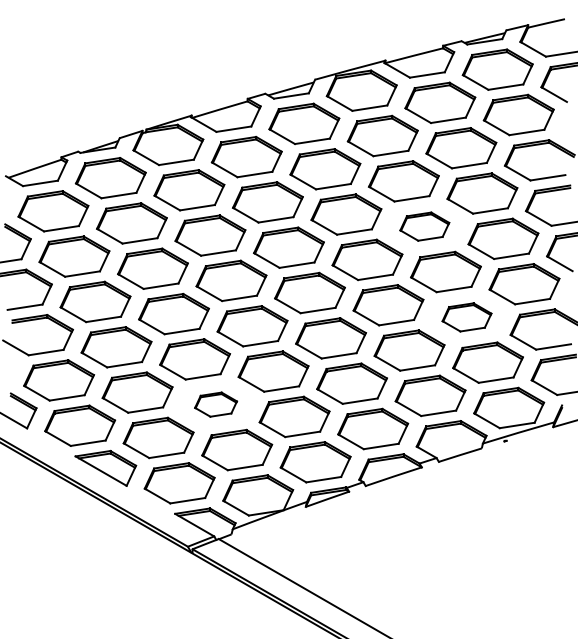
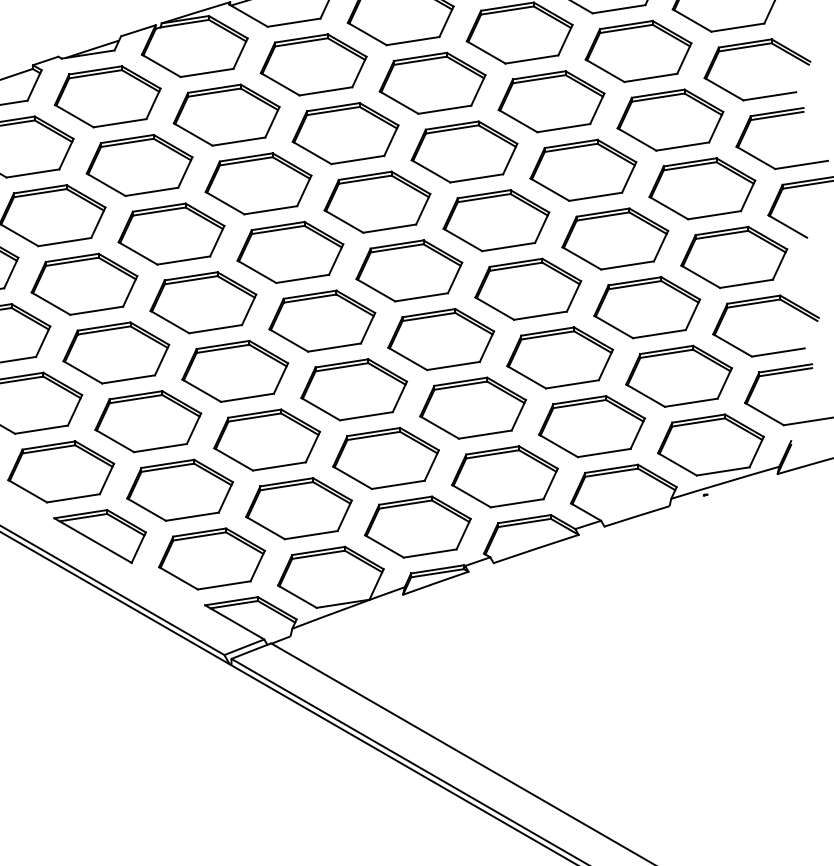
part: (424, 226) -> (582, 170), size x1.43
part: (466, 317) -> (646, 307), size x1.43
part: (215, 404) -> (266, 439), size x1.67

